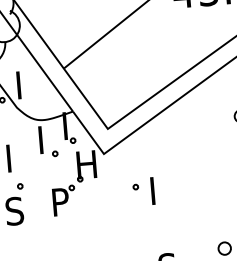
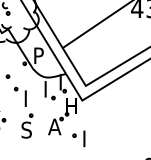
text: (25, 79) -> (39, 52), I -> P
part: (142, 191) -> (78, 138), moved
text: (60, 201) -> (54, 126), P -> A

